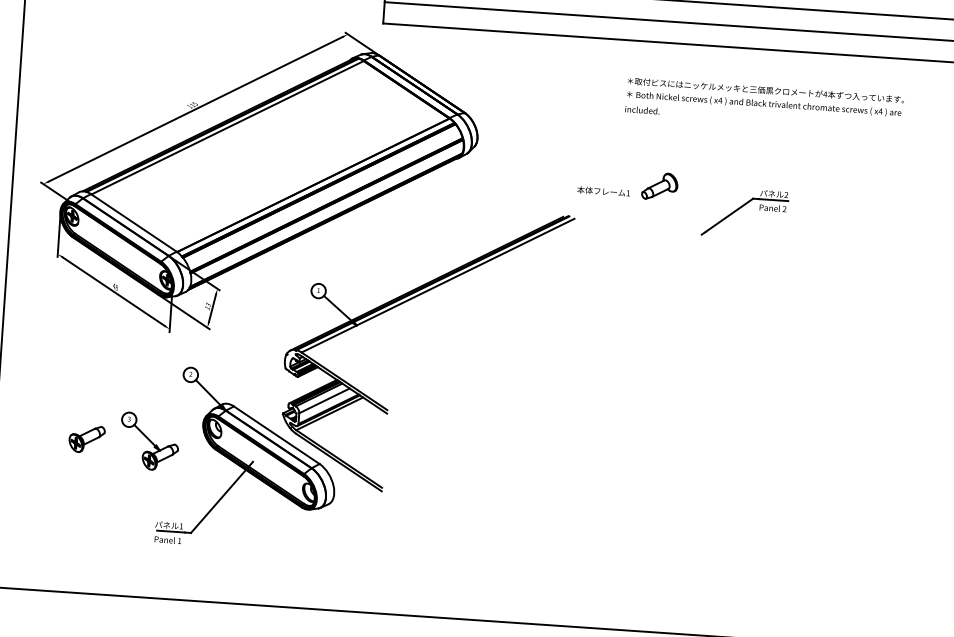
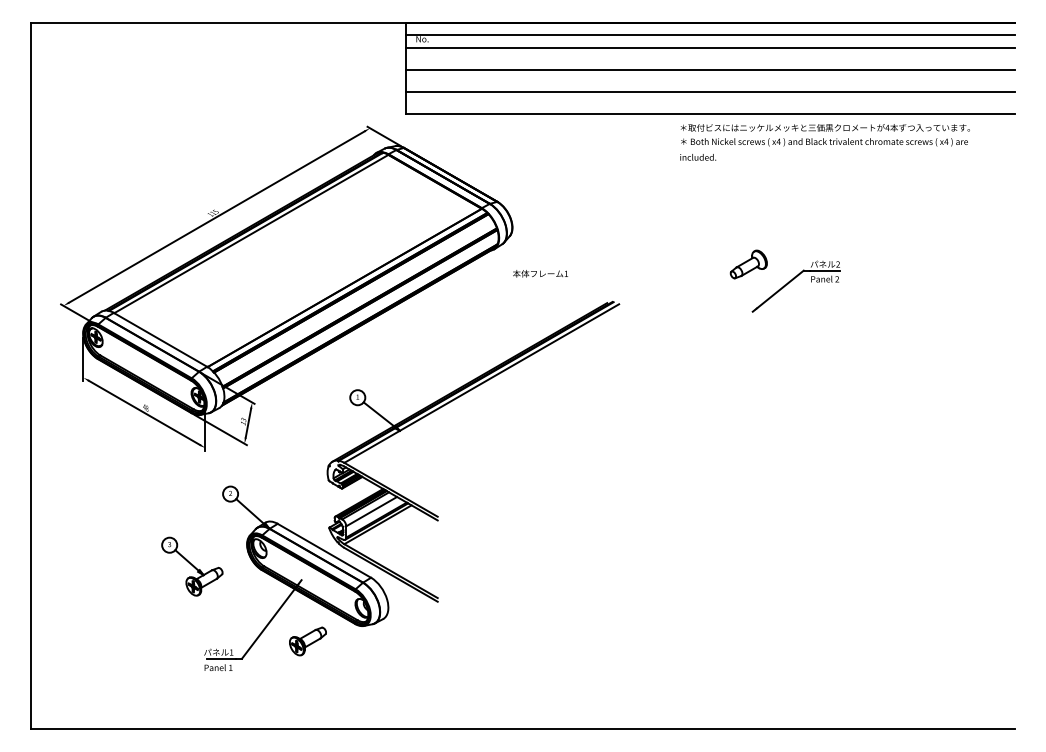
text: (764, 104) -> (824, 142), moved
part: (659, 186) -> (748, 264), moved
text: (603, 191) -> (540, 273), moved
part: (86, 439) -> (307, 641), moved

